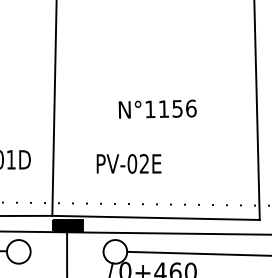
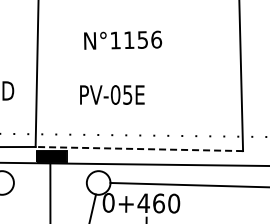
text: (157, 108) -> (122, 39), moved
text: (144, 163) -> (127, 94), PV-02E -> PV-05E
line: (156, 217) -> (139, 148), solid -> dashed

